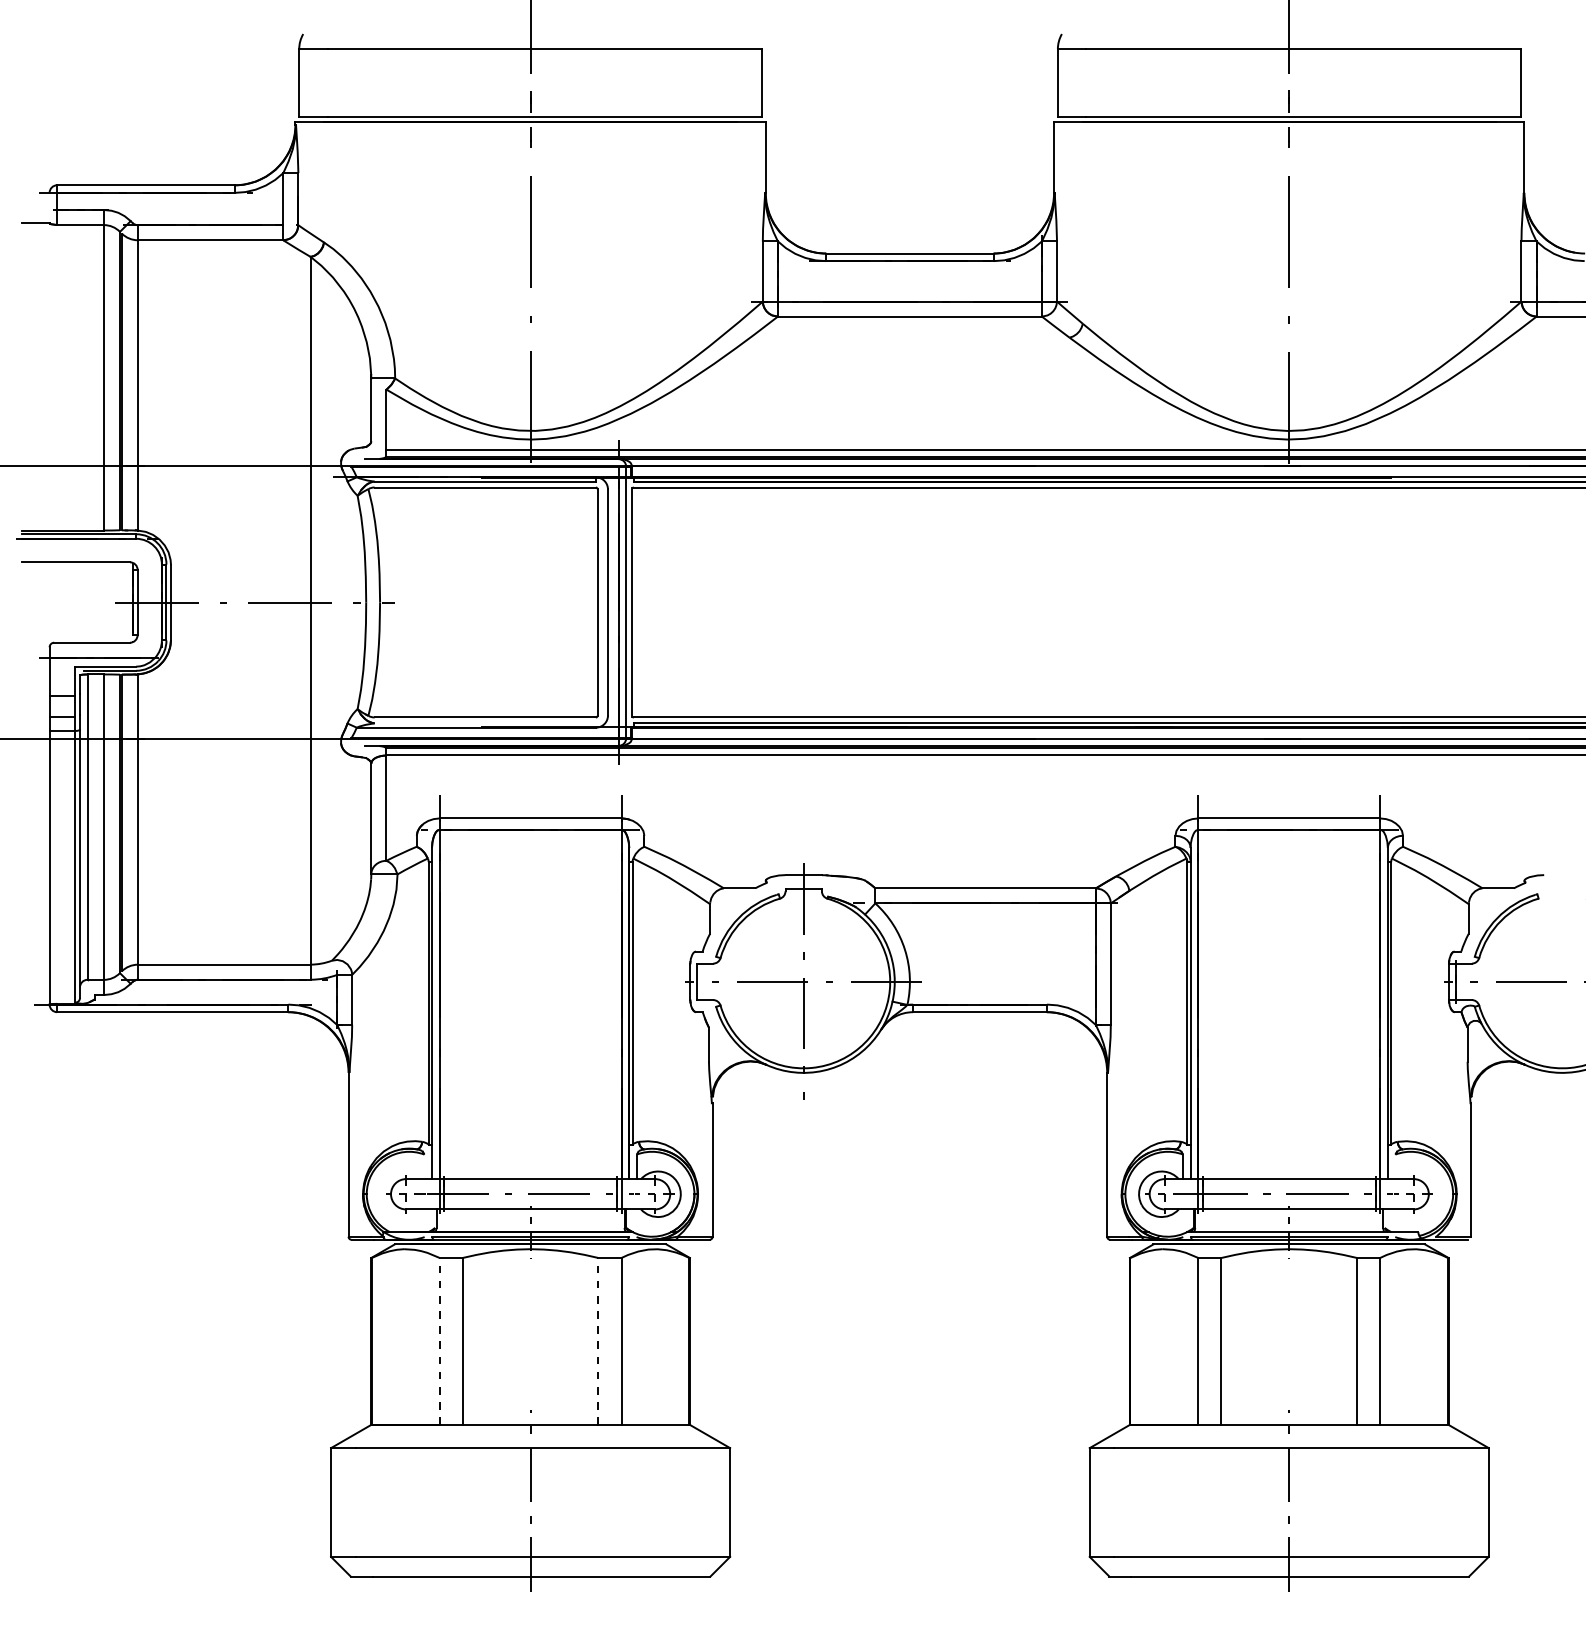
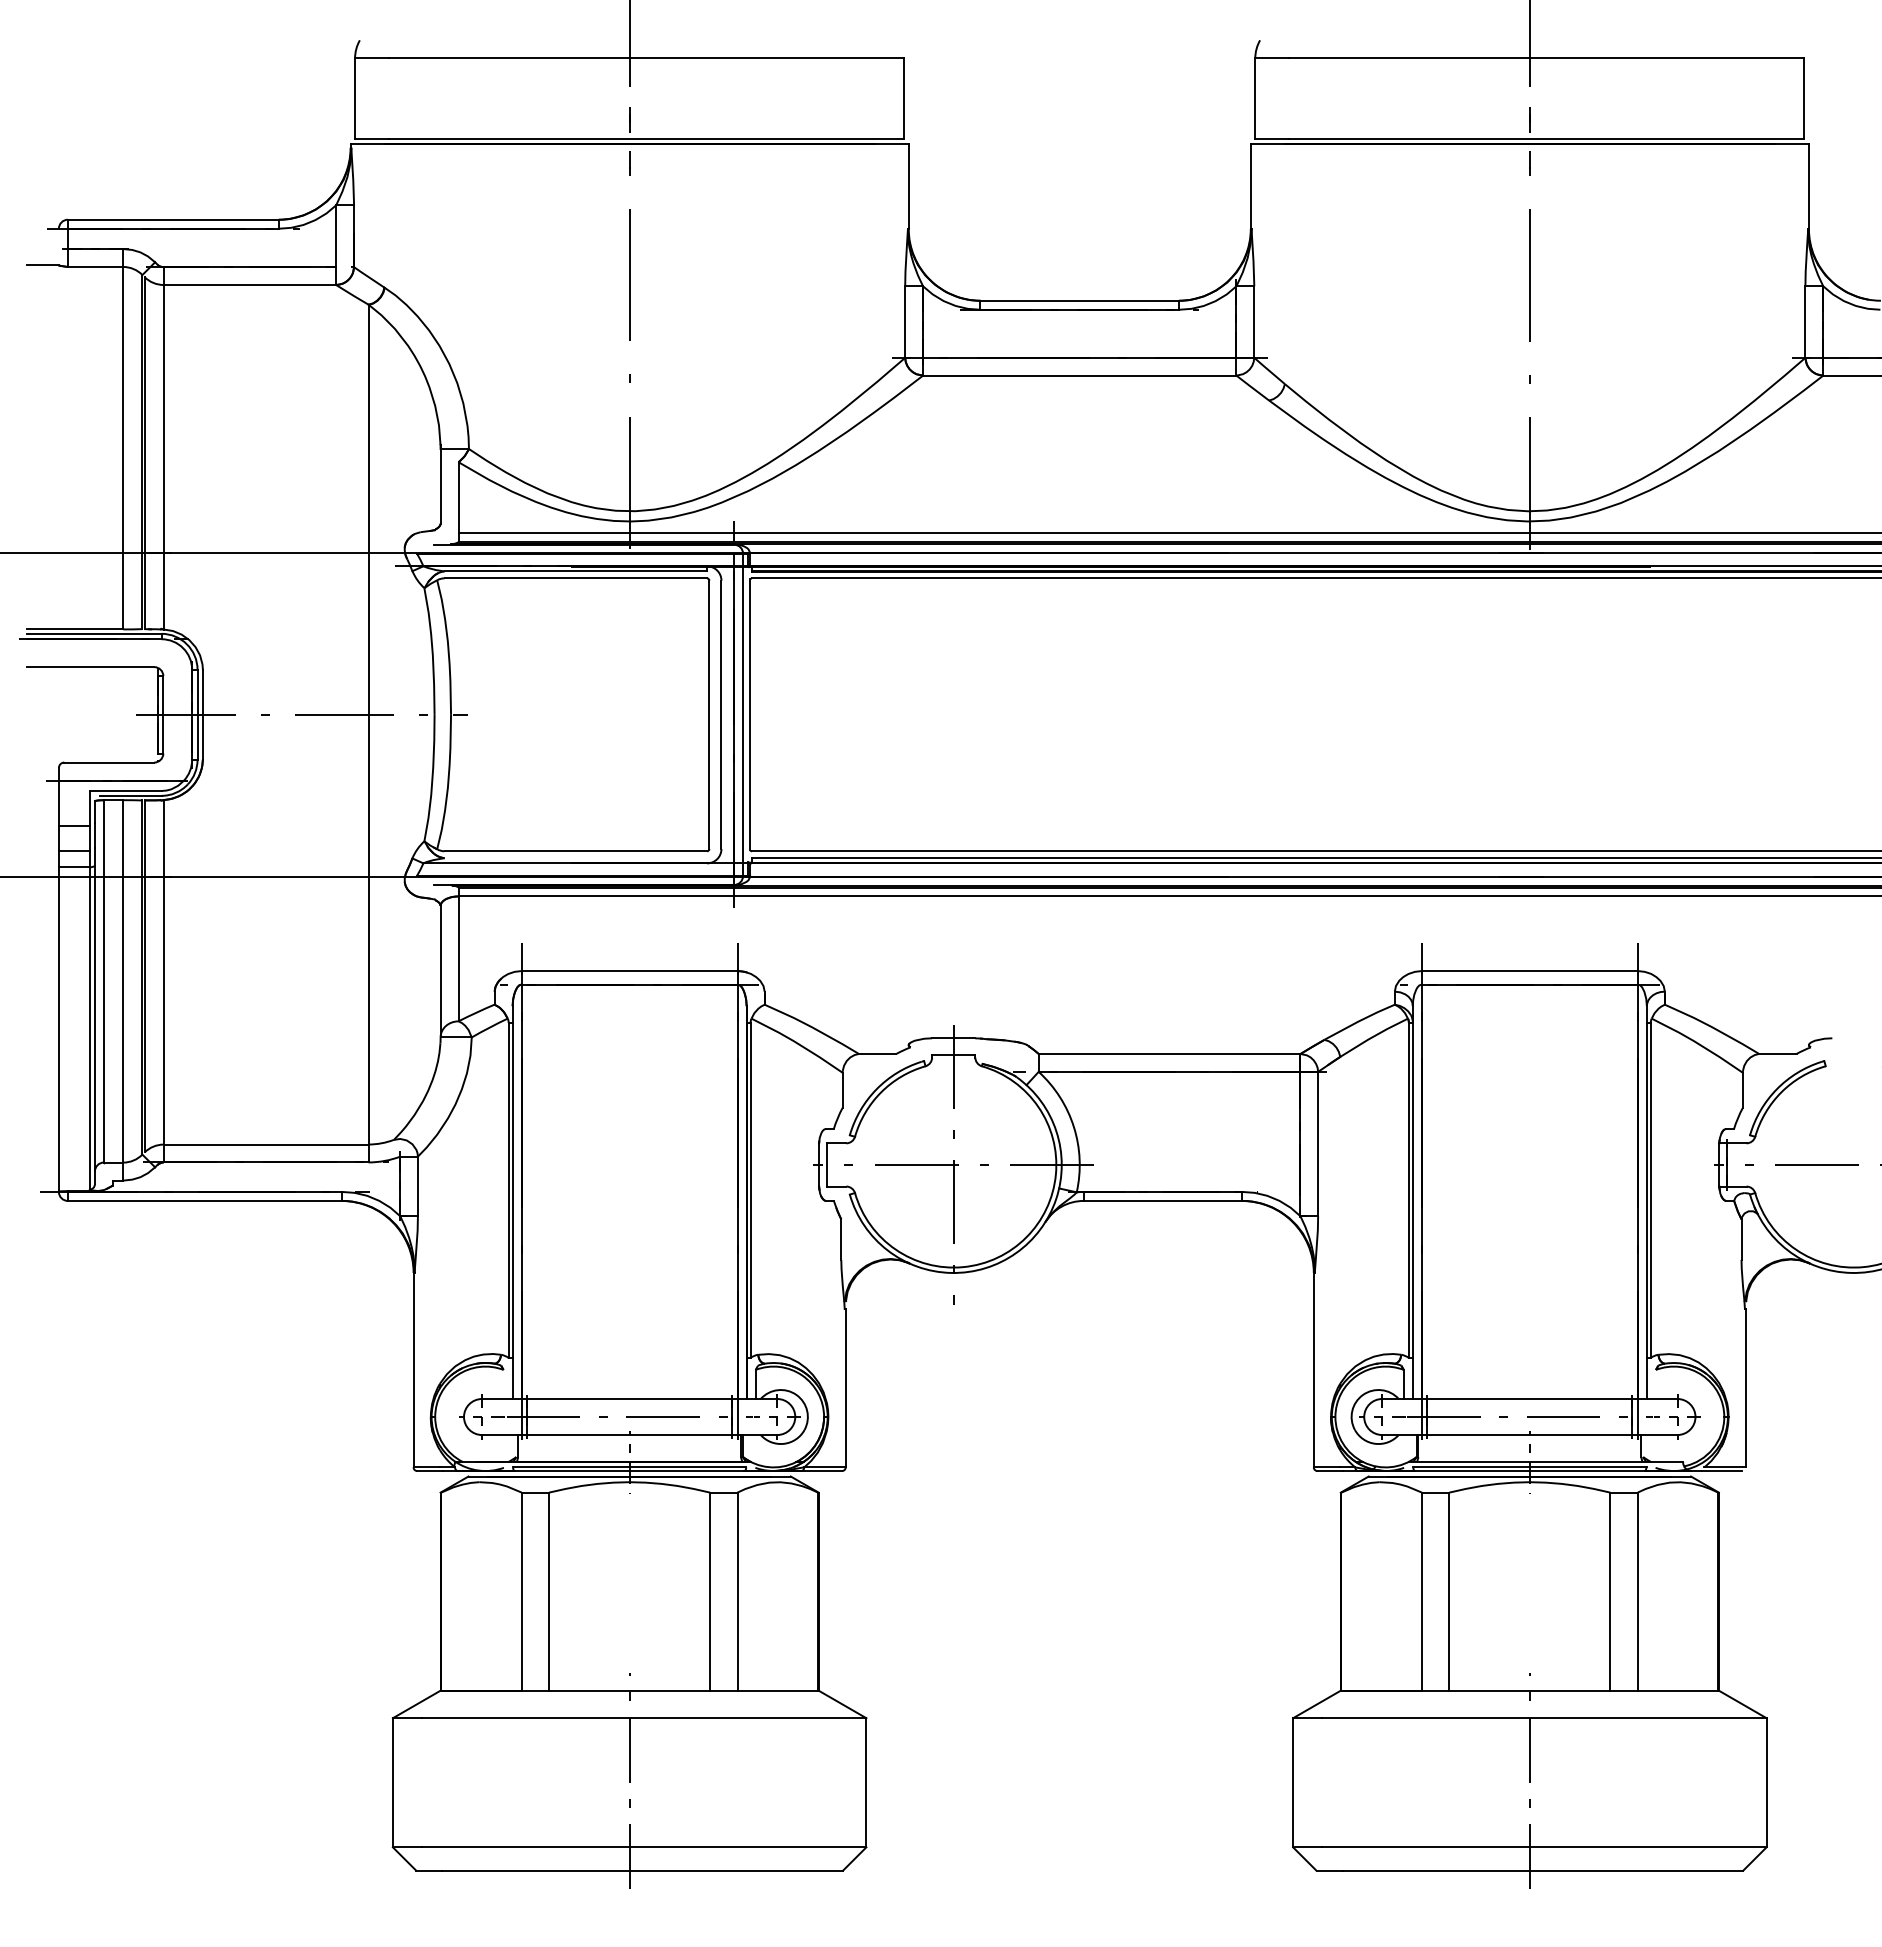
line: (439, 1340) -> (521, 1590), dashed -> solid
line: (598, 1340) -> (710, 1590), dashed -> solid

